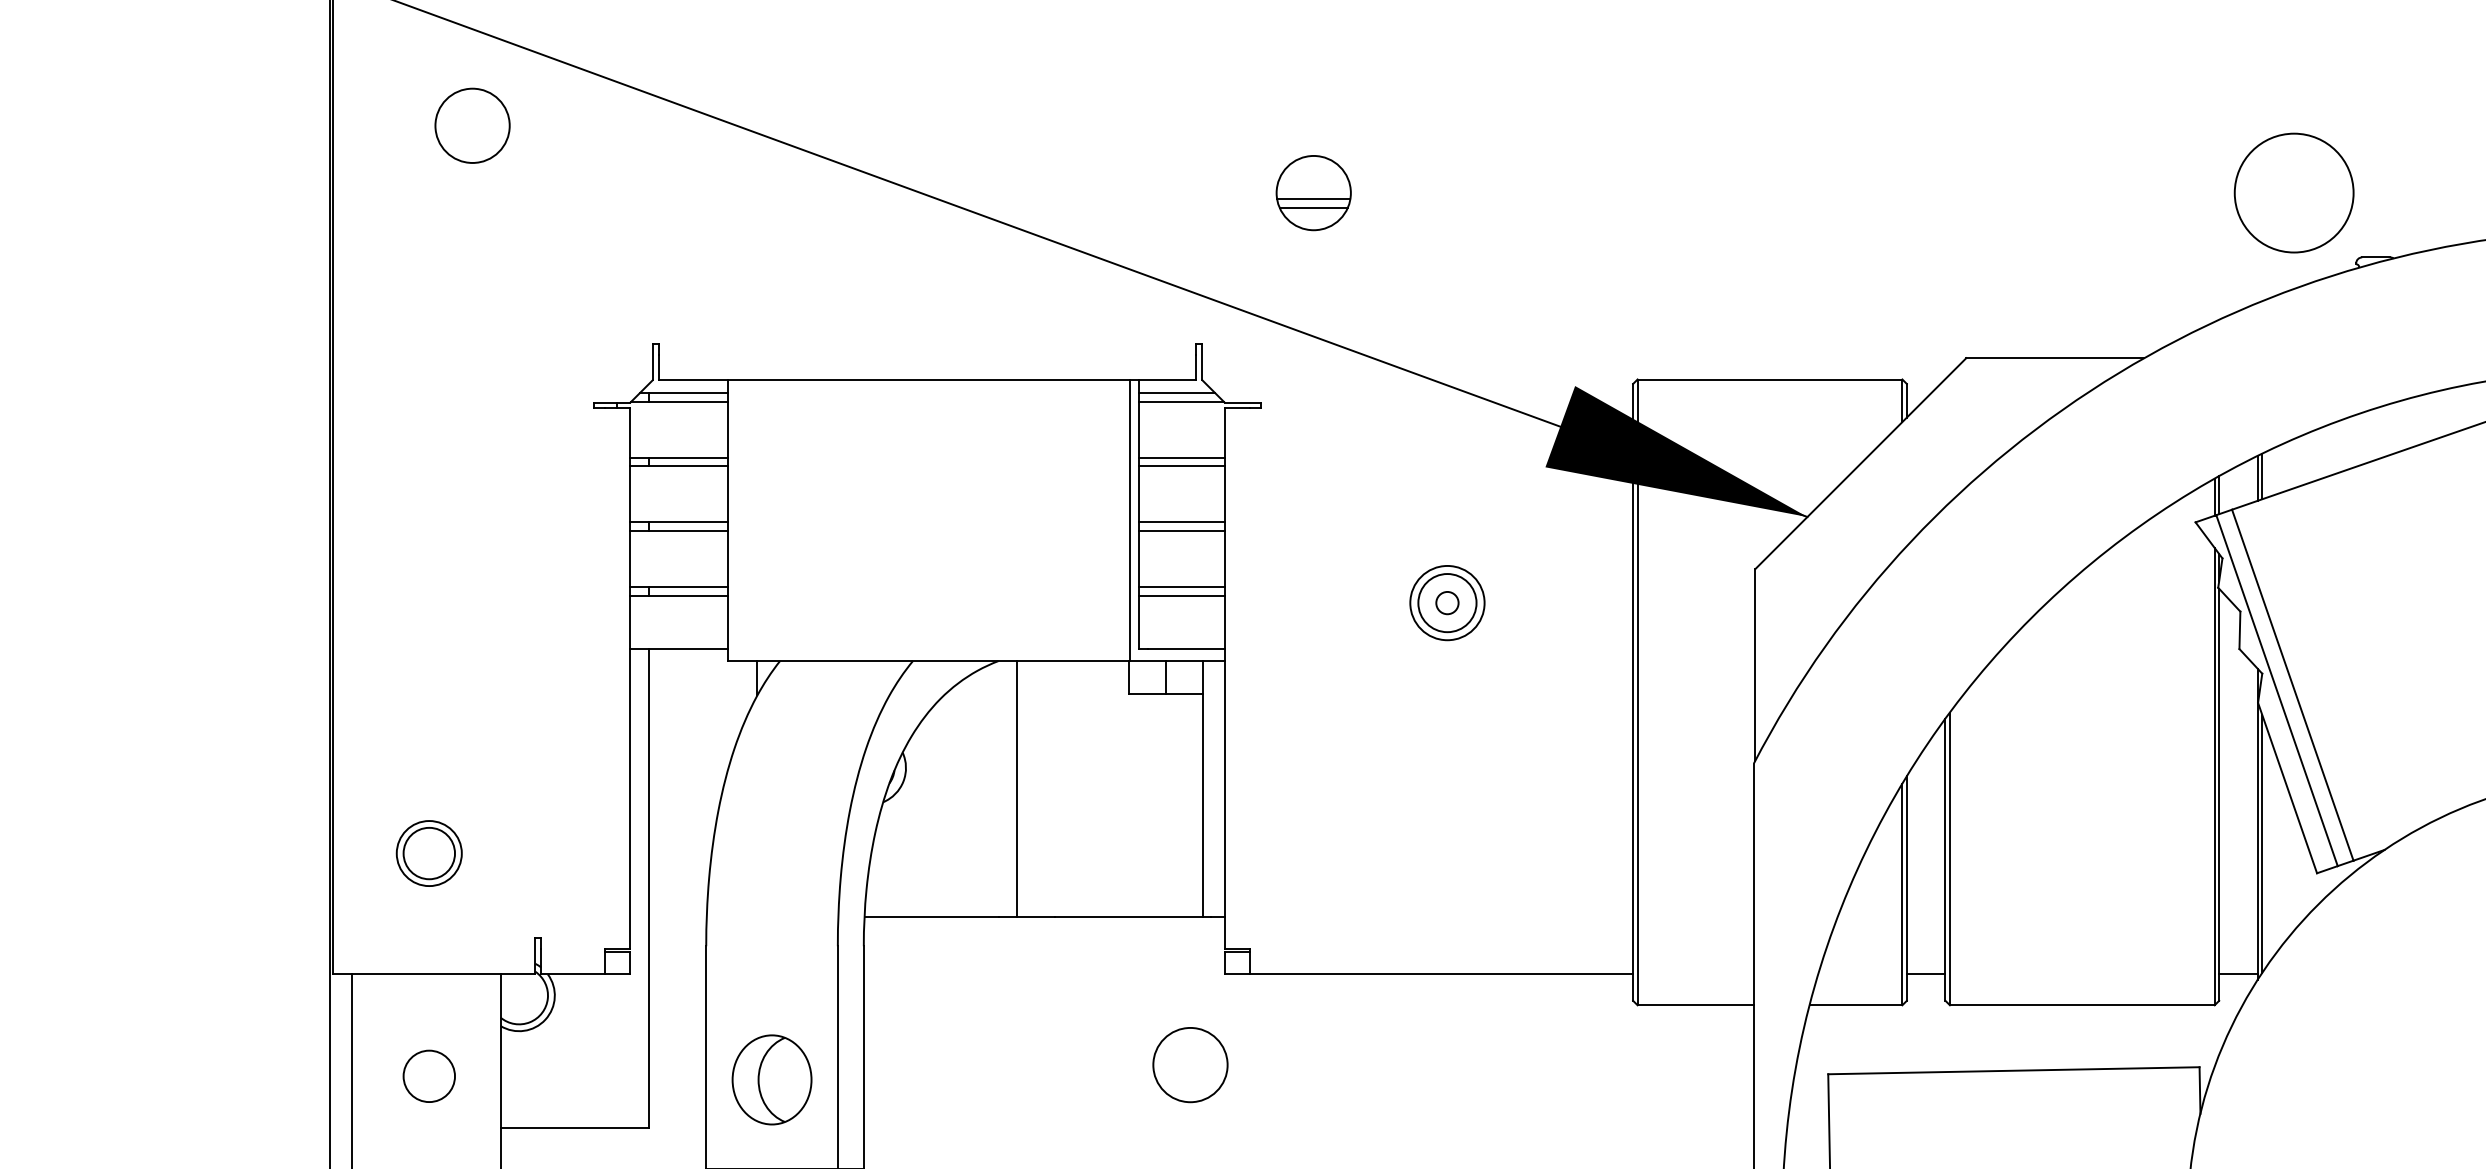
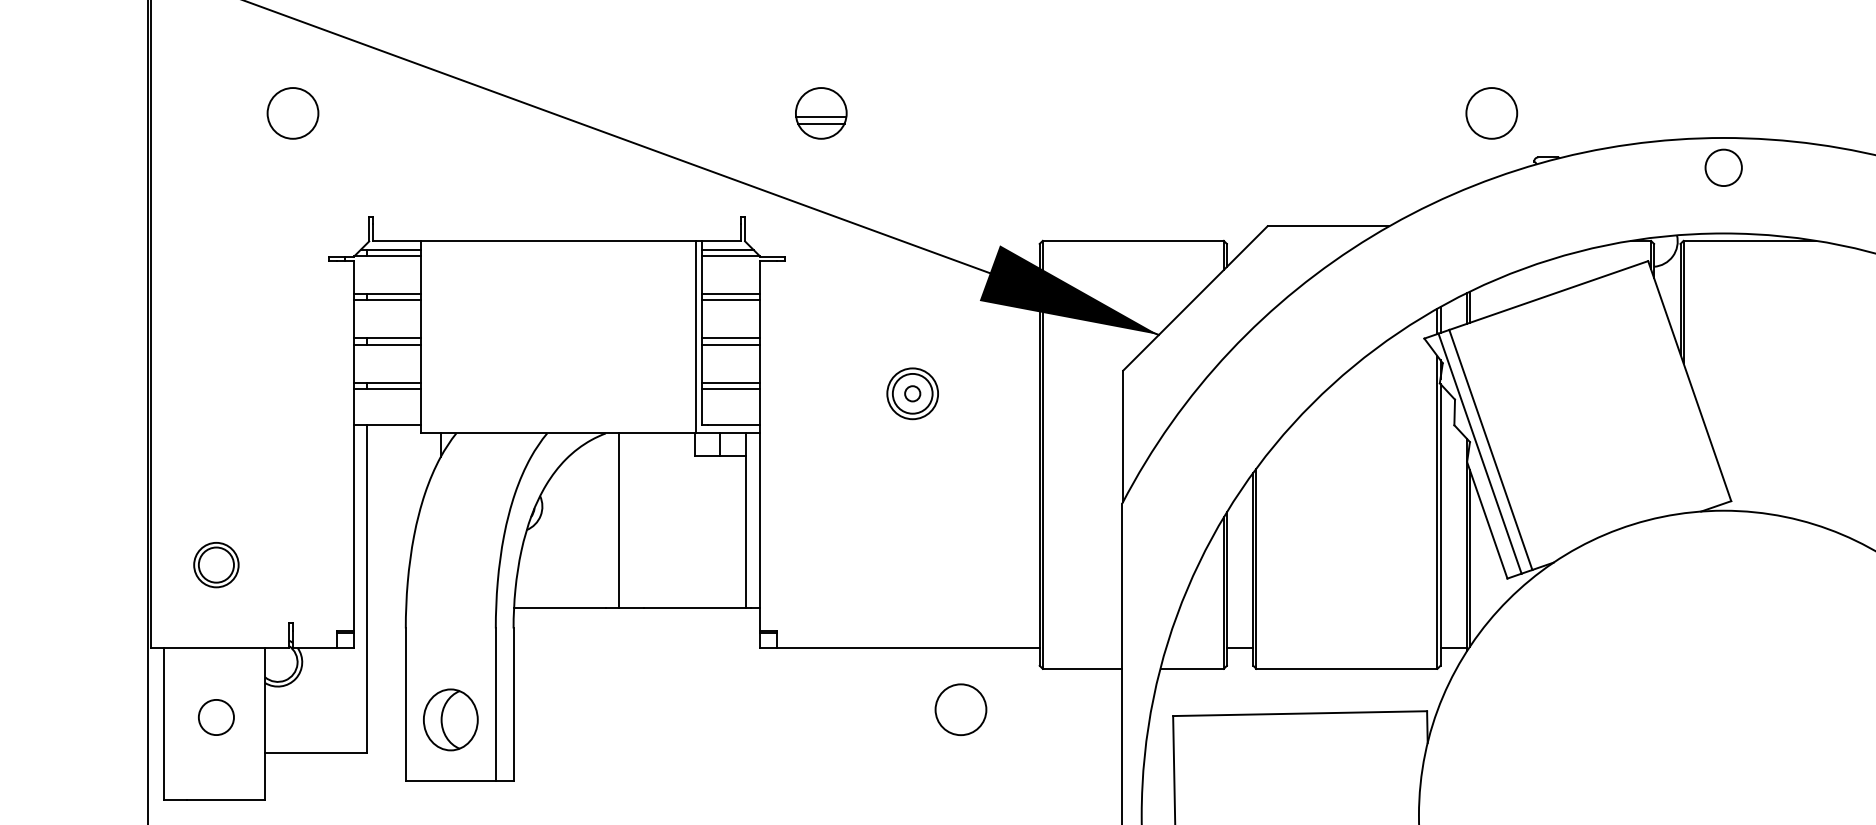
circle: (471, 125) -> (292, 113), moved
circle: (2293, 193) -> (1491, 113), size x0.62
circle: (1189, 1064) -> (960, 709), moved

